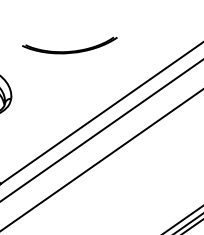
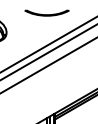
part: (68, 46) -> (46, 12), moved

